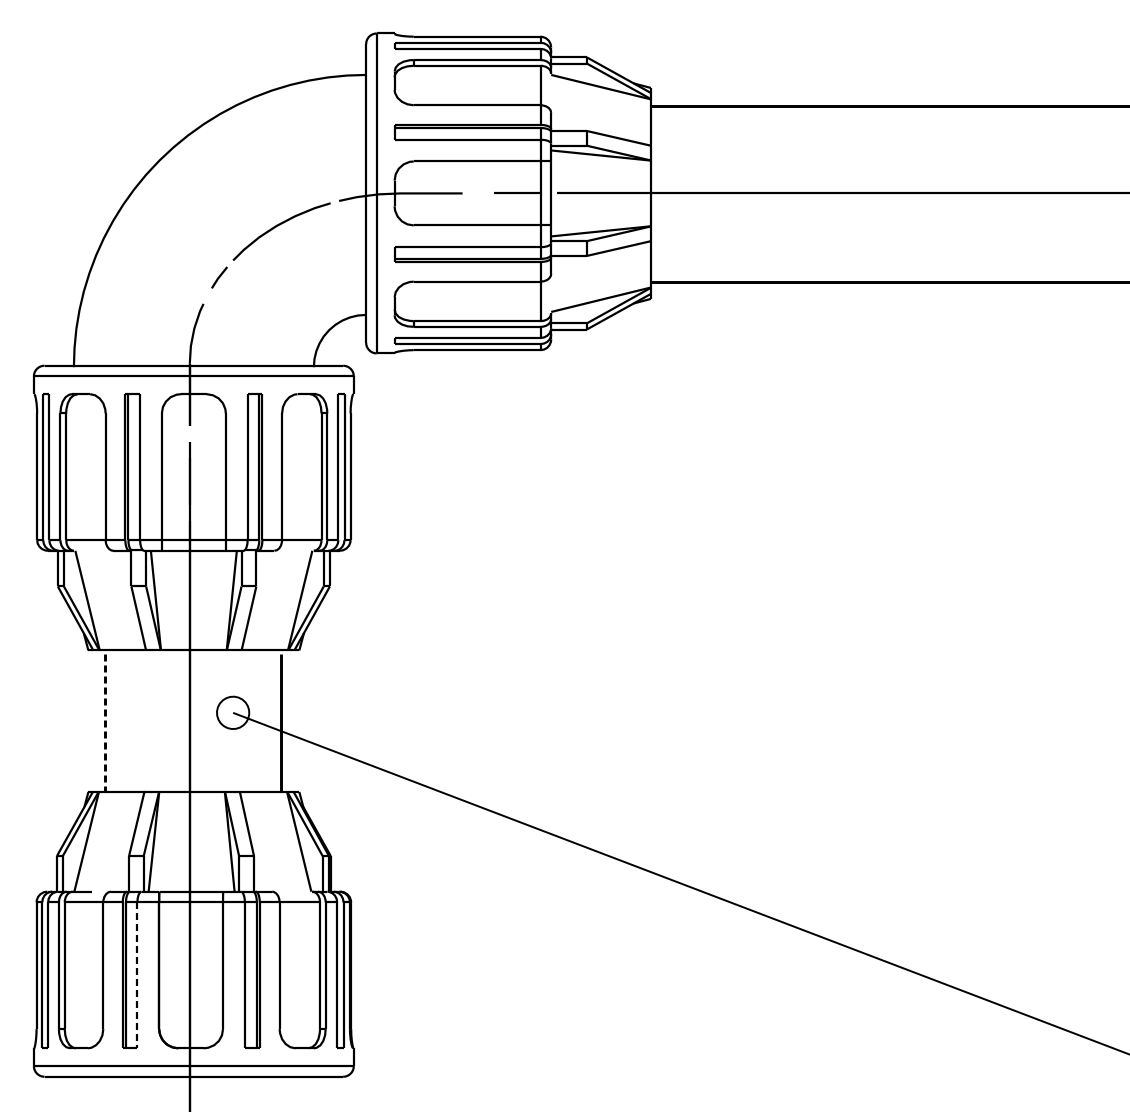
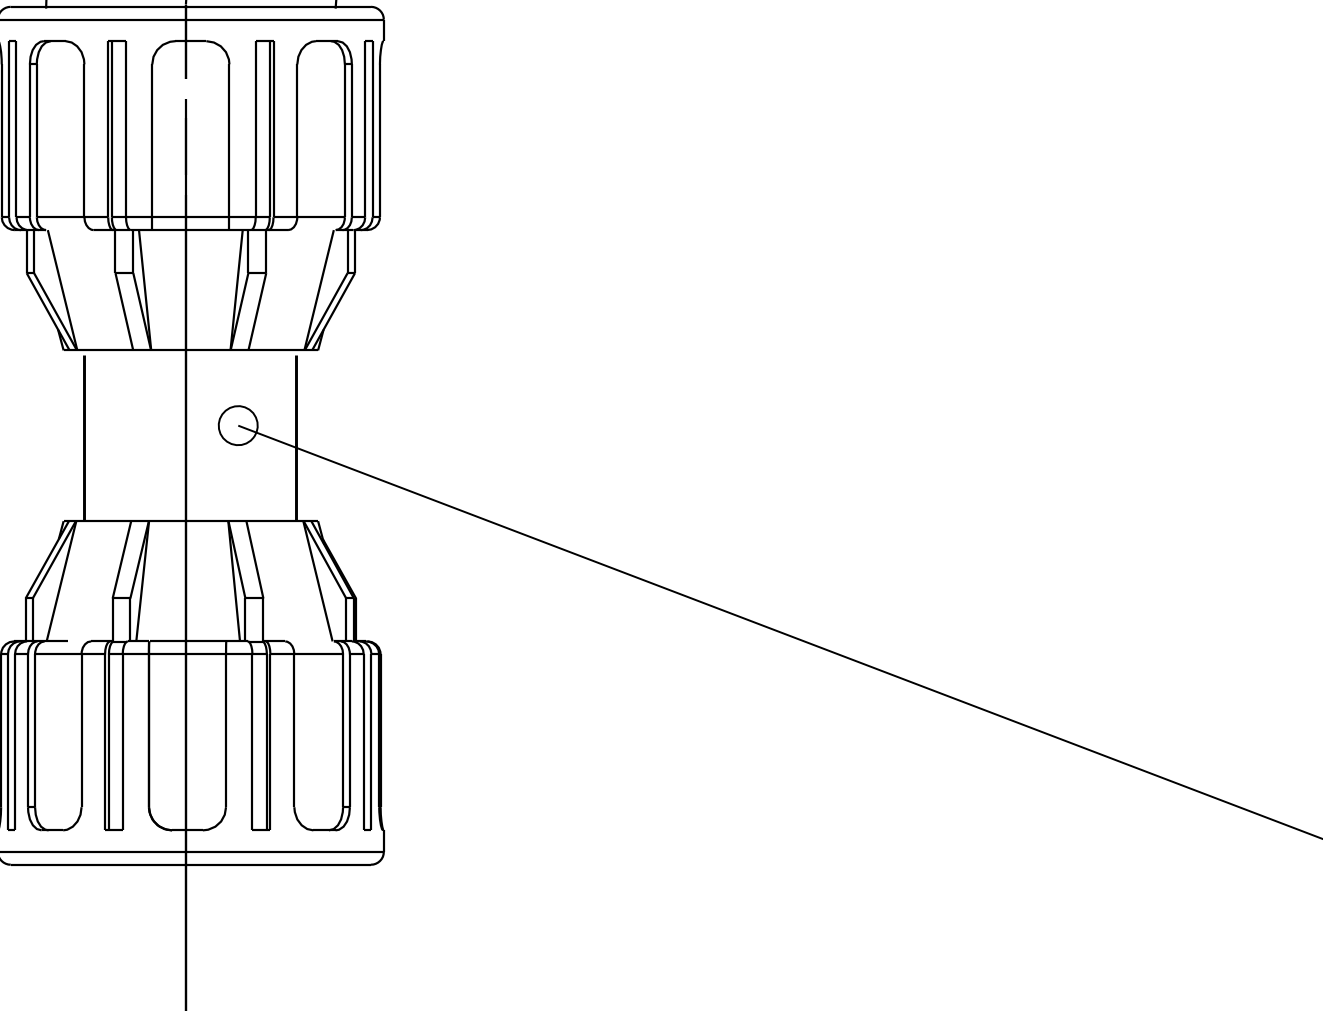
line: (105, 723) -> (84, 438), dashed -> solid
line: (137, 975) -> (122, 742), dashed -> solid

